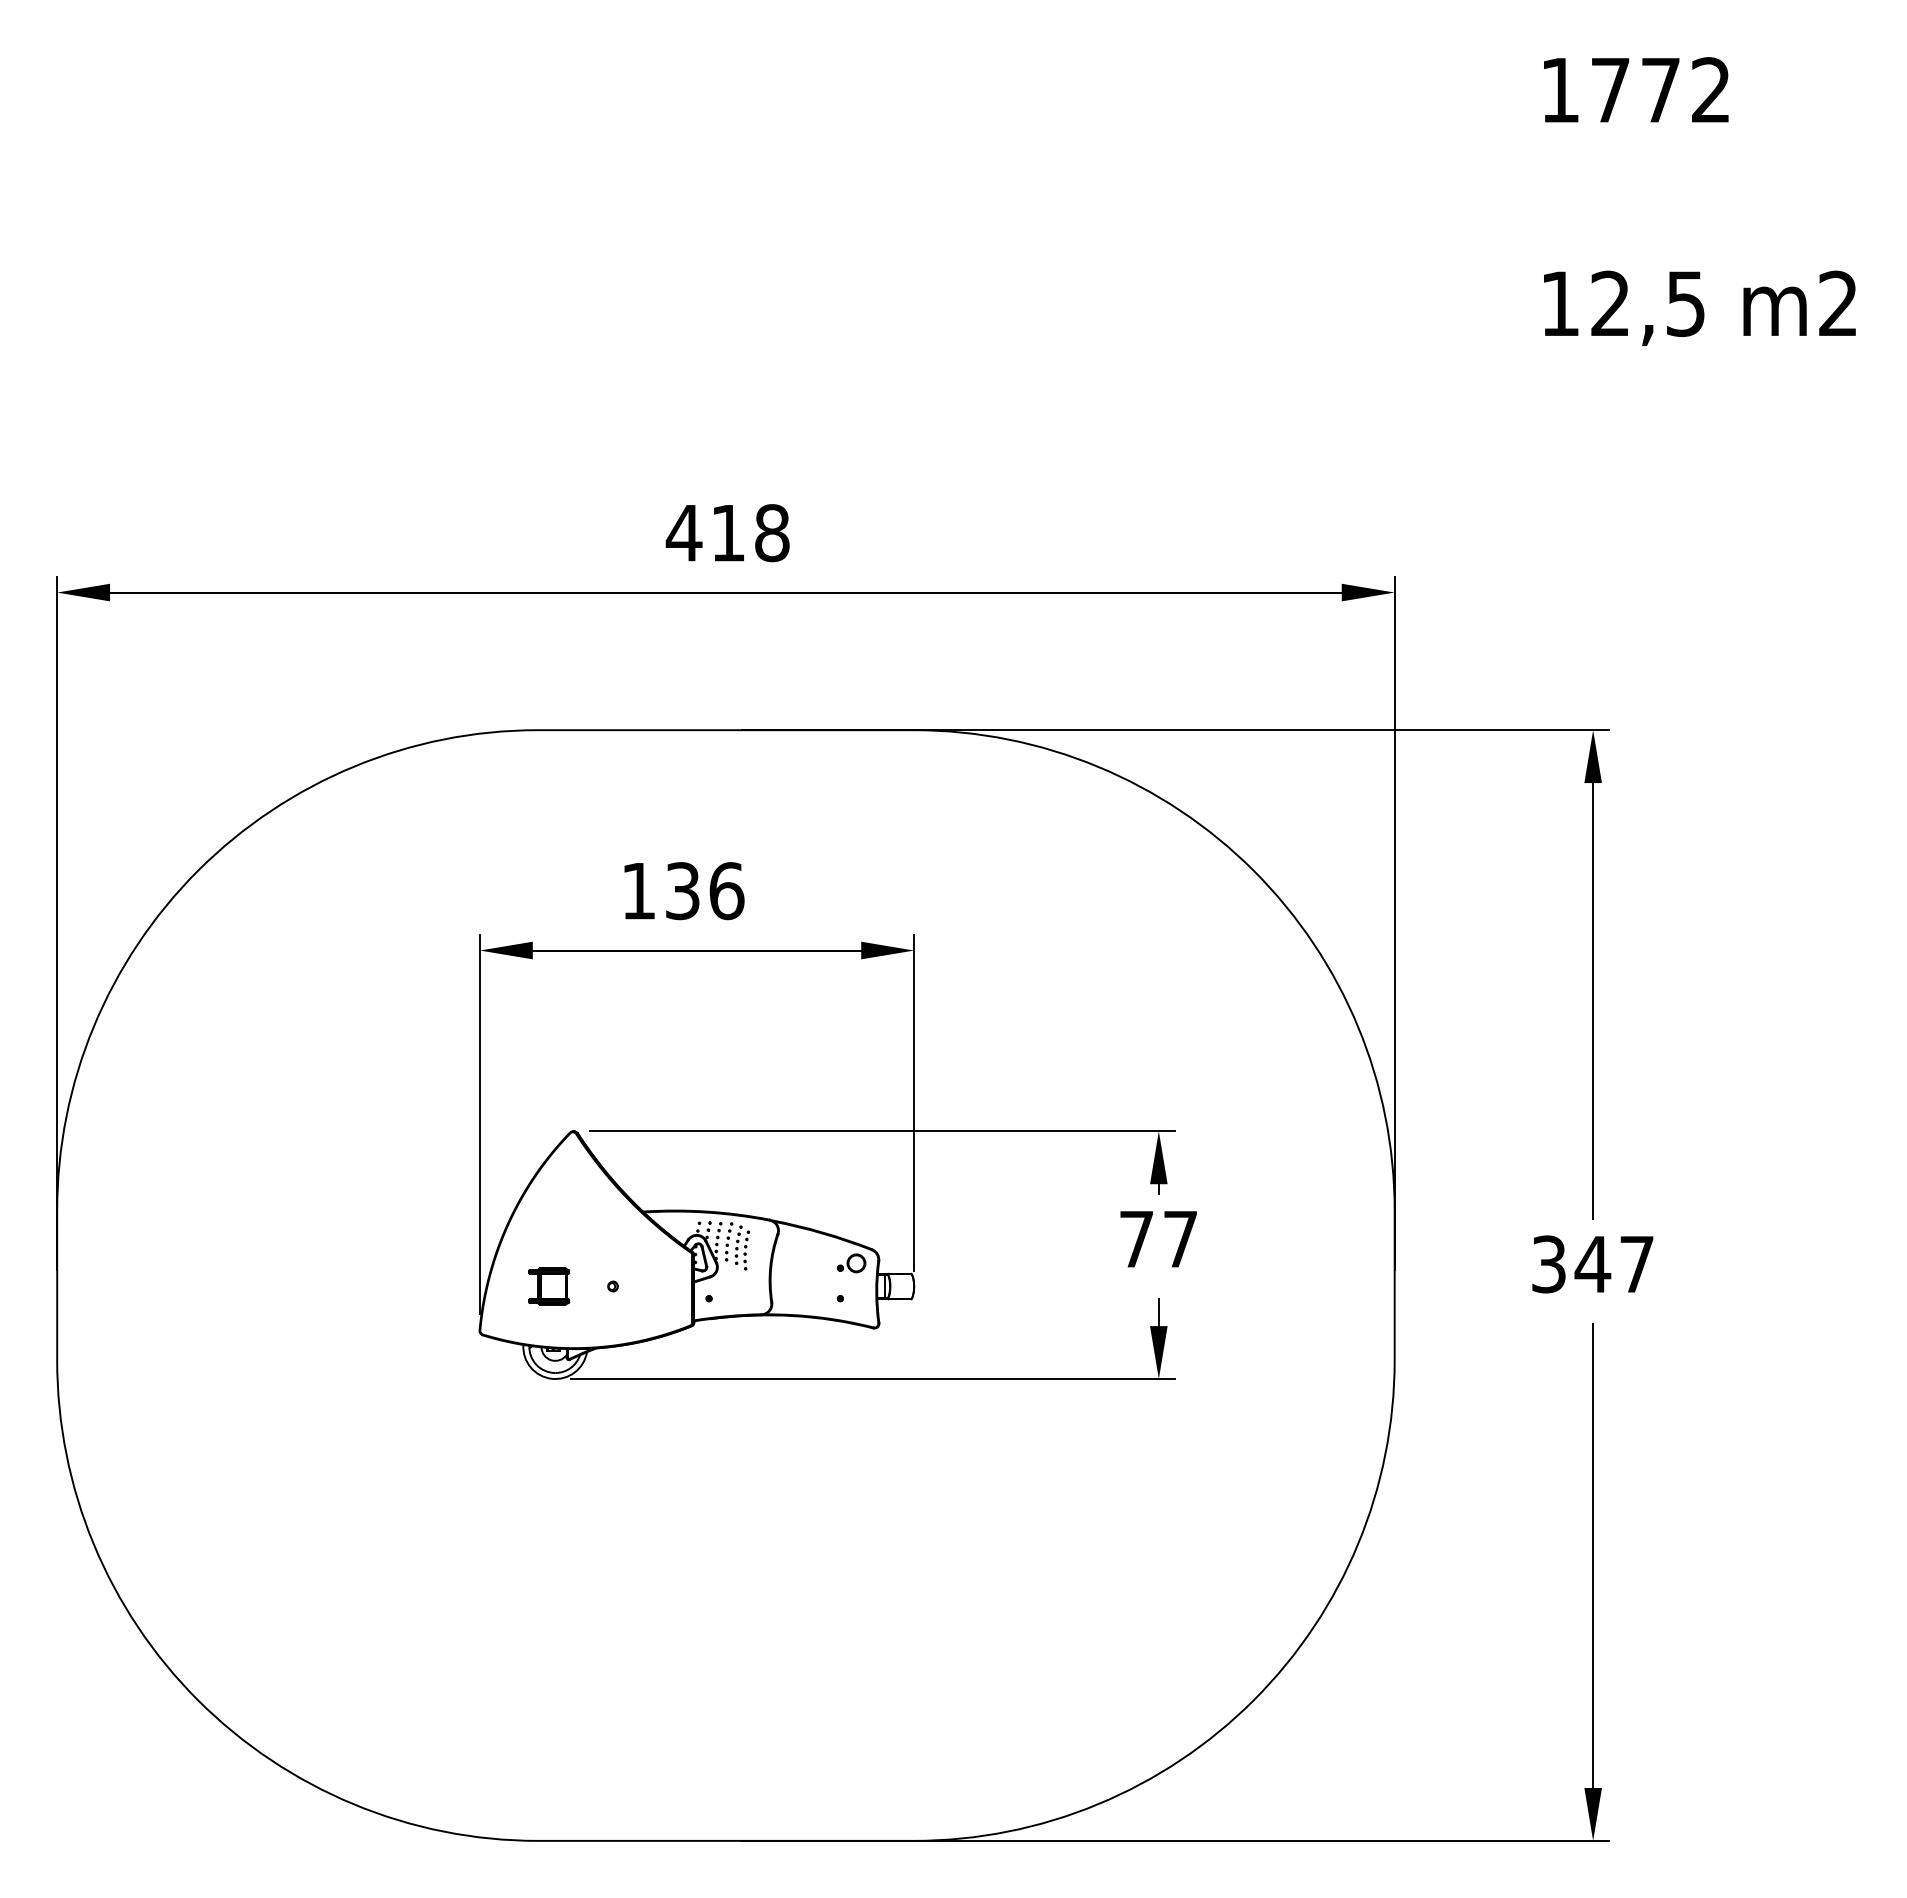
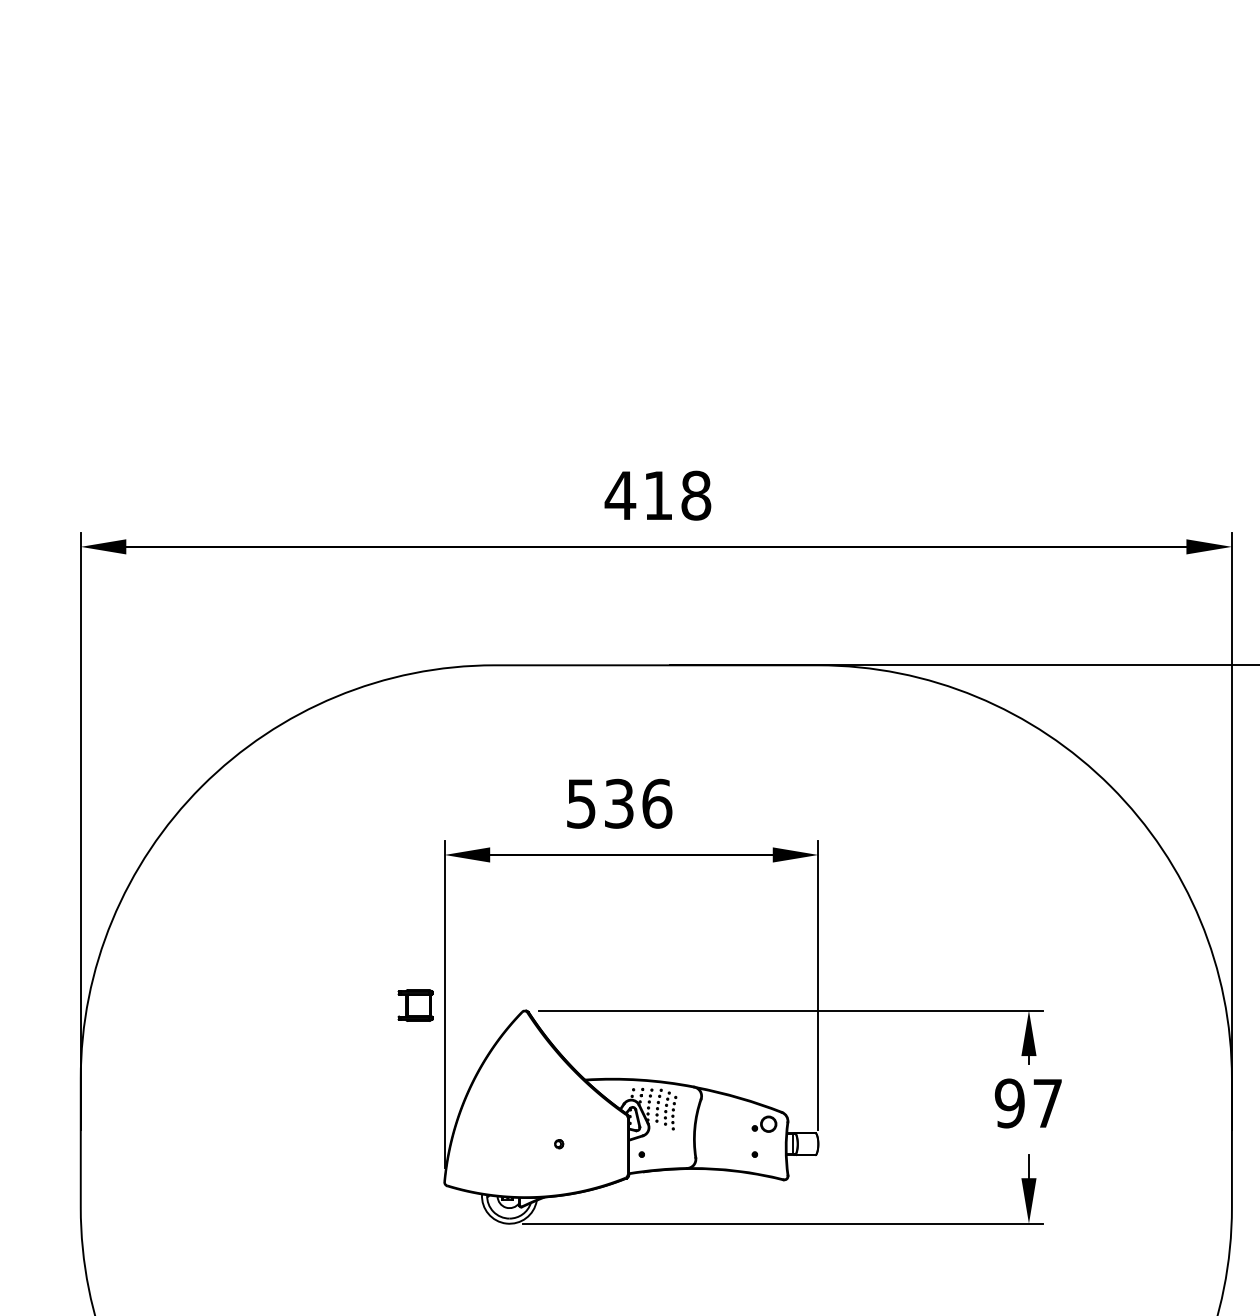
text: (638, 891) -> (581, 804), 136 -> 536
text: (1136, 1239) -> (1009, 1103), 77 -> 97
part: (549, 1286) -> (415, 1005), moved

